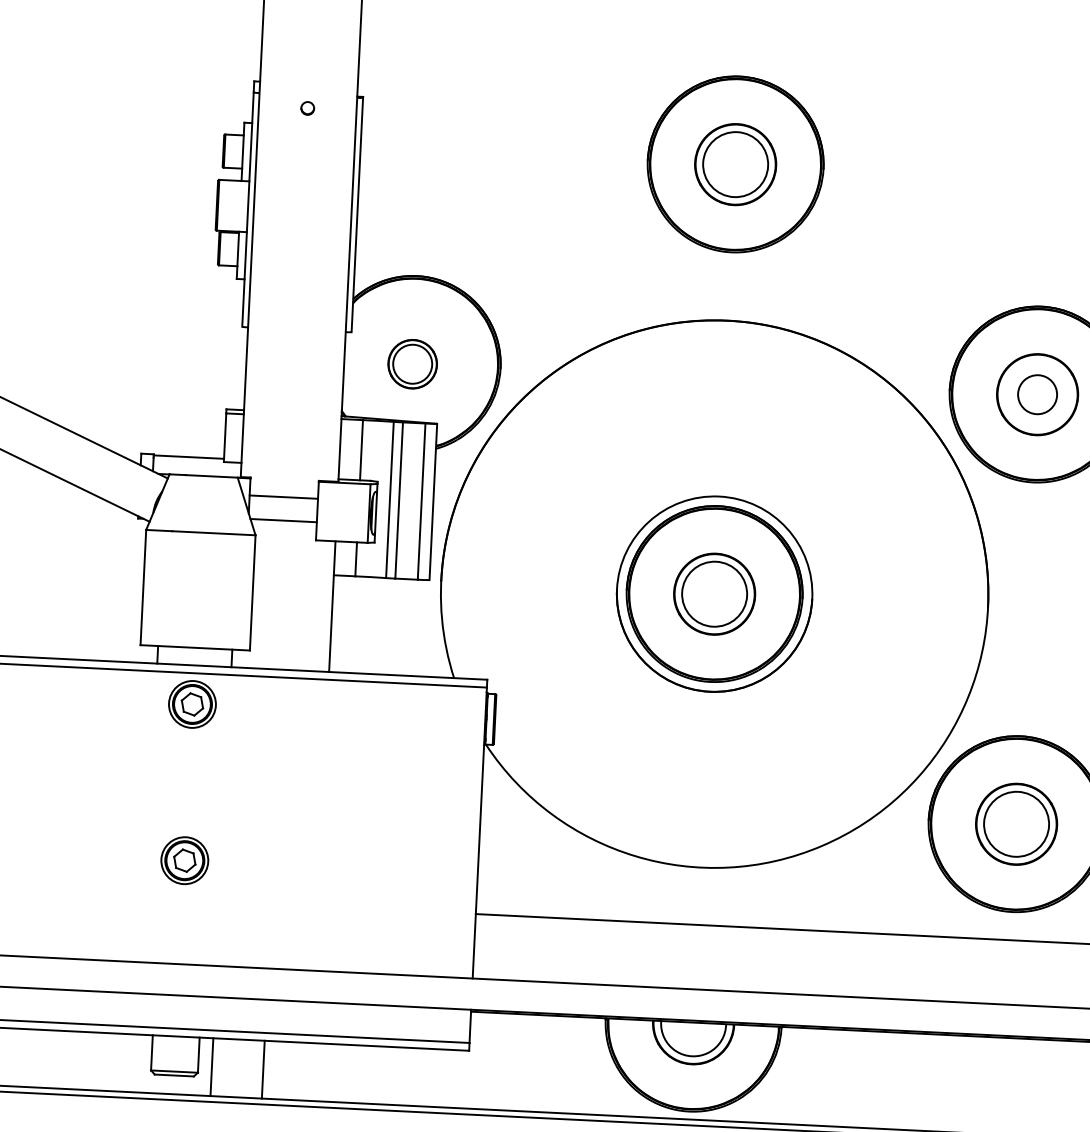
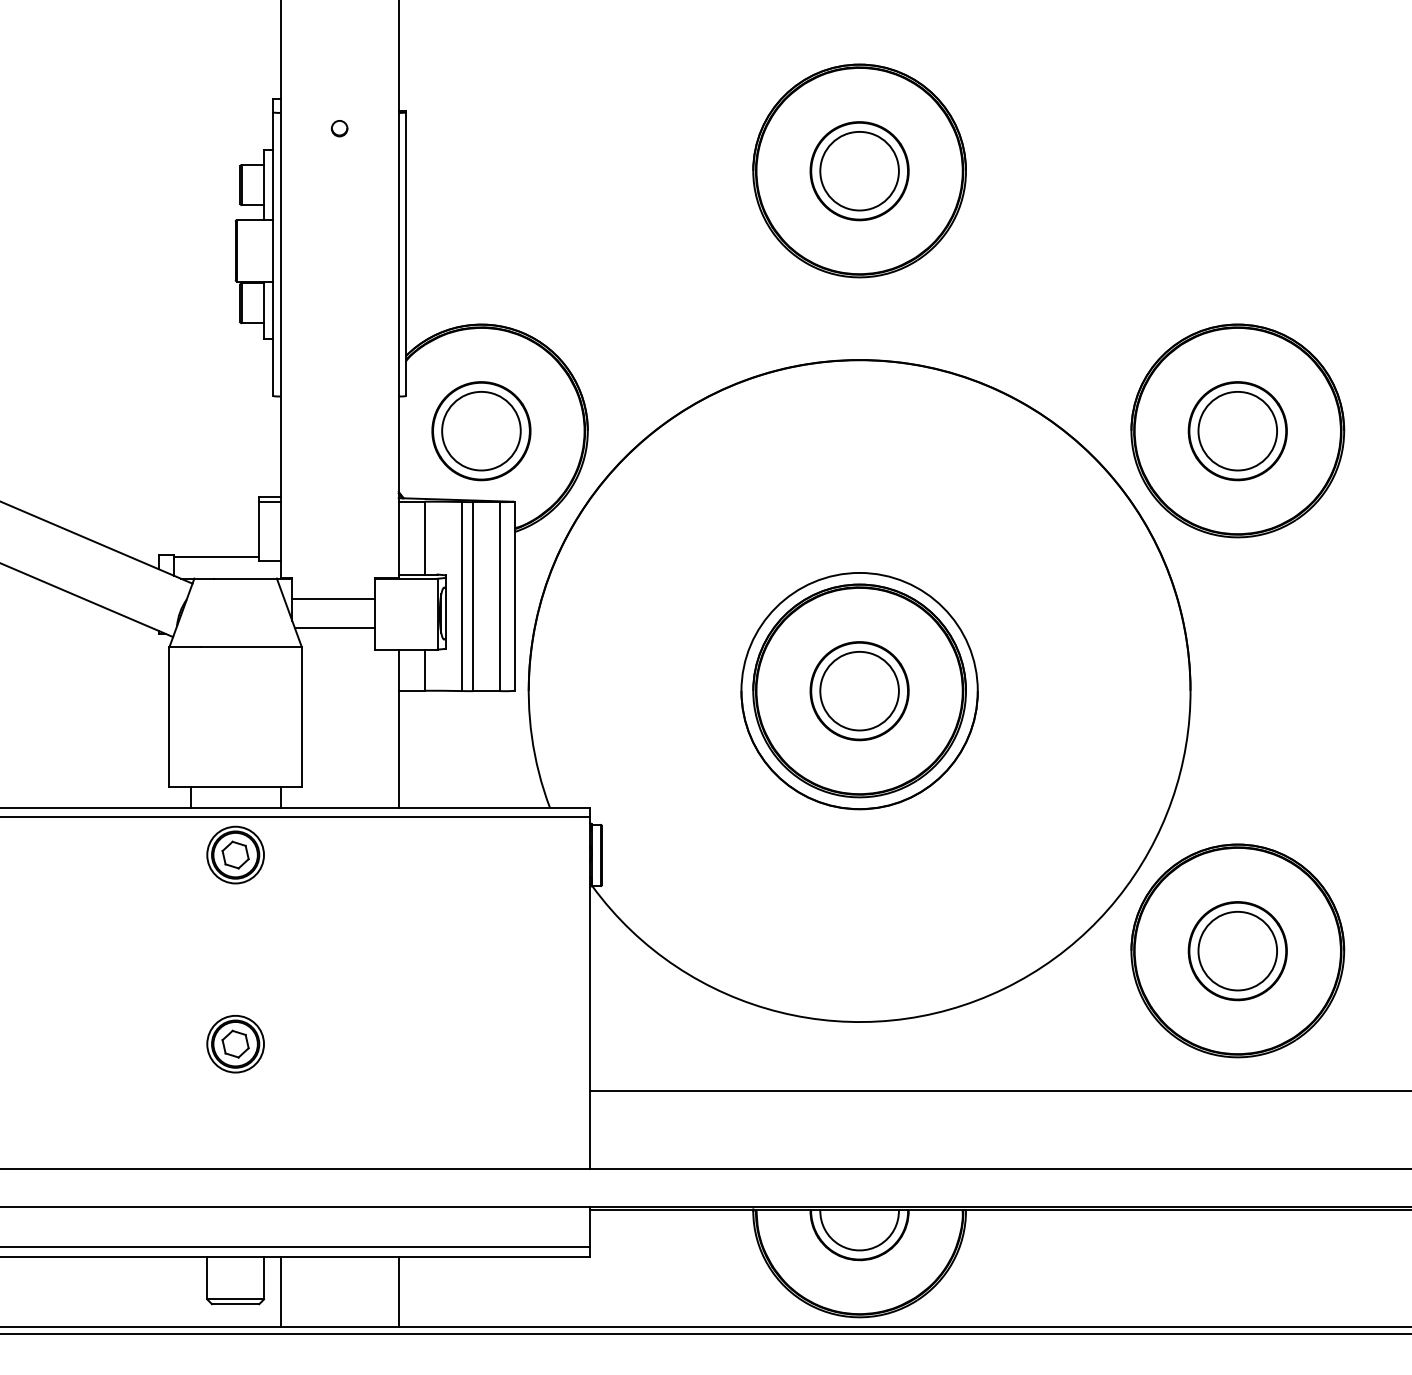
part: (412, 364) -> (481, 431), size x1.67
circle: (1037, 394) -> (1237, 430), size x1.67
line: (263, 1069) -> (398, 1291), moved

